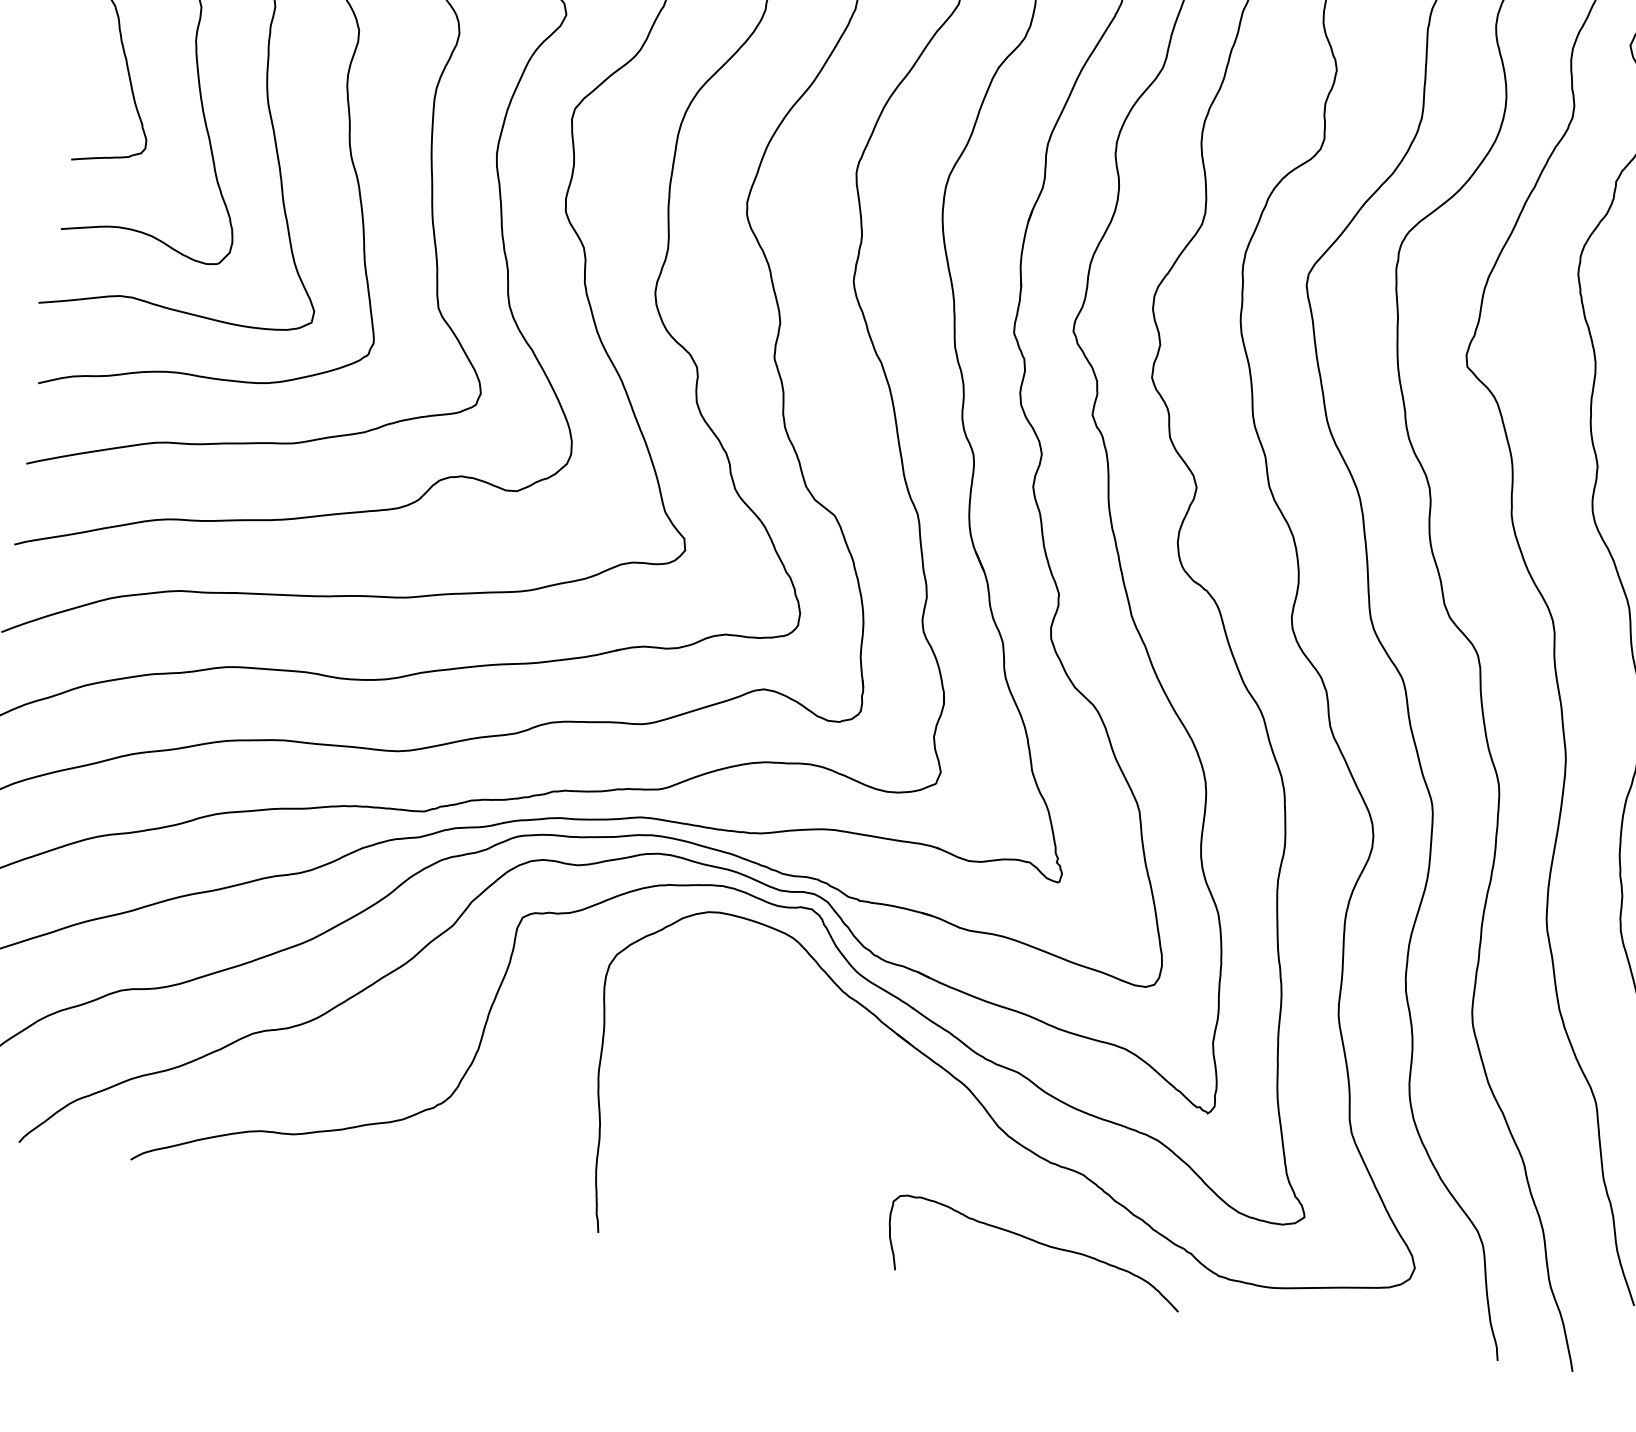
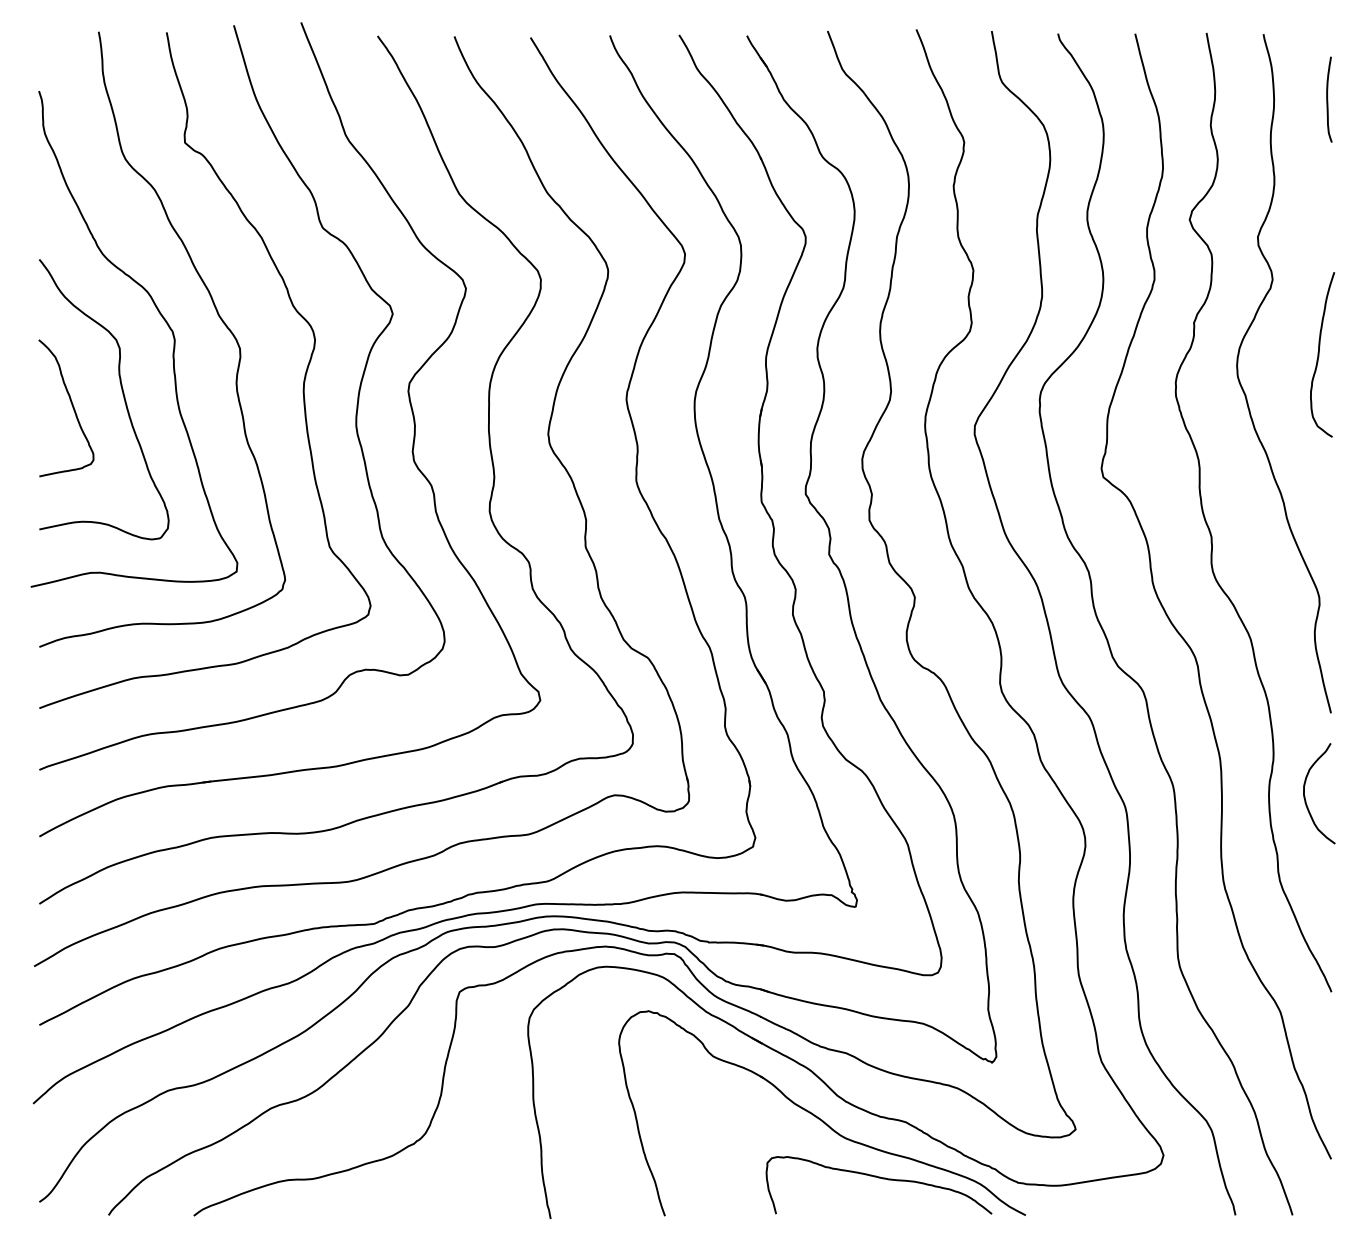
part: (975, 1147) -> (822, 1113), added

